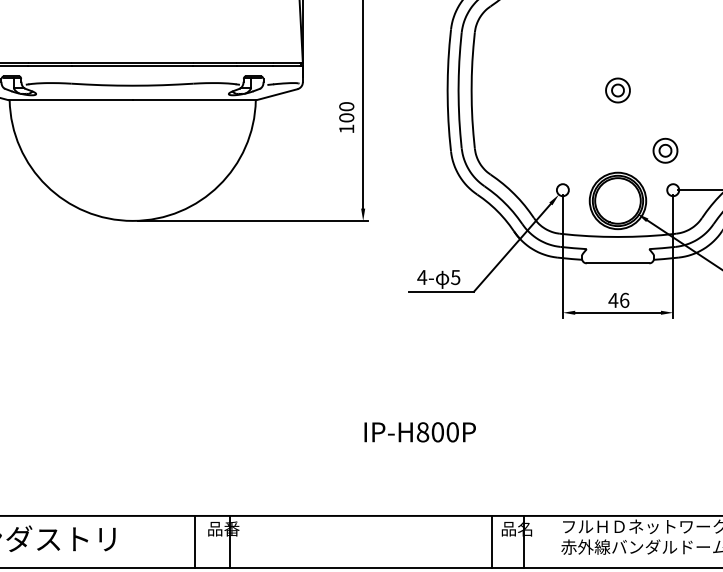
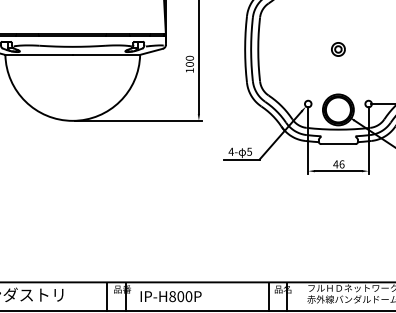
part: (665, 150) -> (364, 82), removed
text: (419, 432) -> (170, 296), moved

